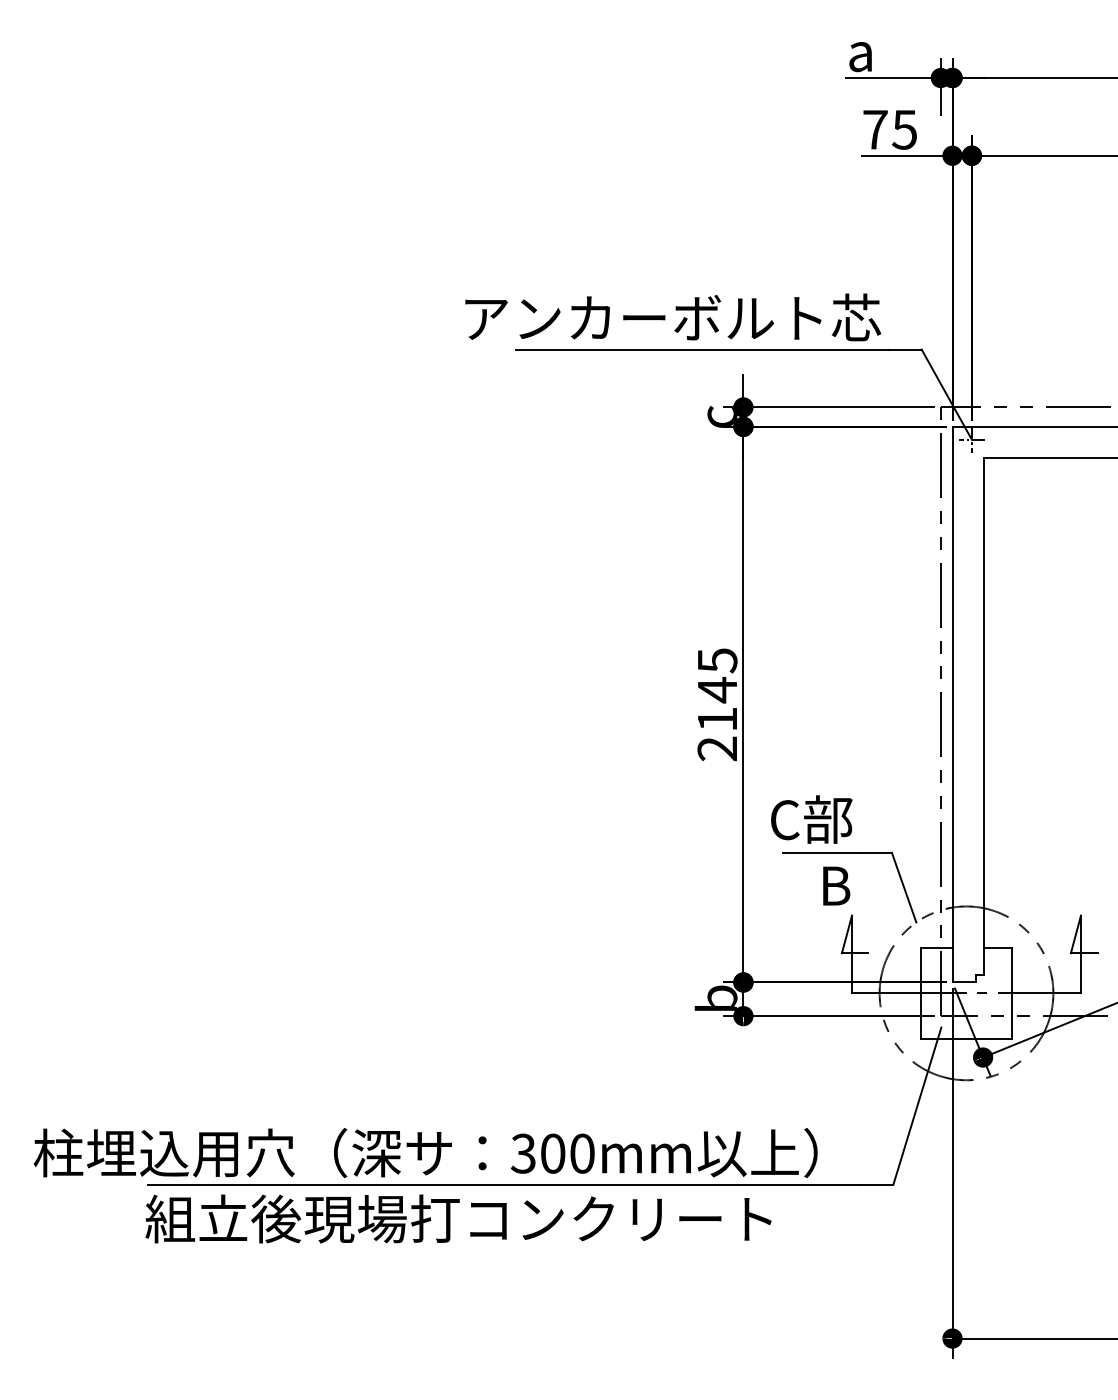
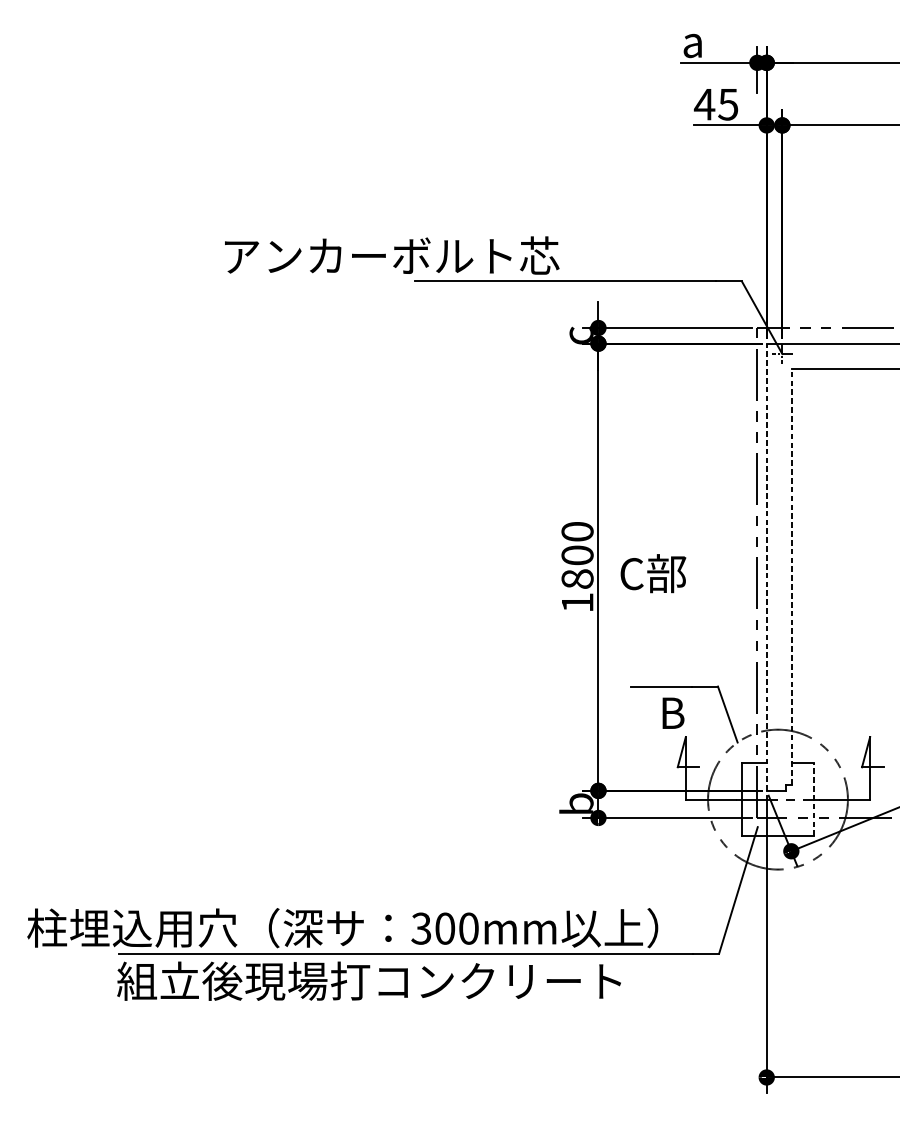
text: (875, 129) -> (704, 104), 75 -> 45
text: (673, 317) -> (392, 255), moved
text: (717, 704) -> (577, 567), 2145 -> 1800
line: (952, 704) -> (766, 567), solid -> dashed
line: (983, 715) -> (791, 575), solid -> dashed
text: (811, 819) -> (653, 573), moved
line: (1011, 992) -> (814, 798), solid -> dashed

